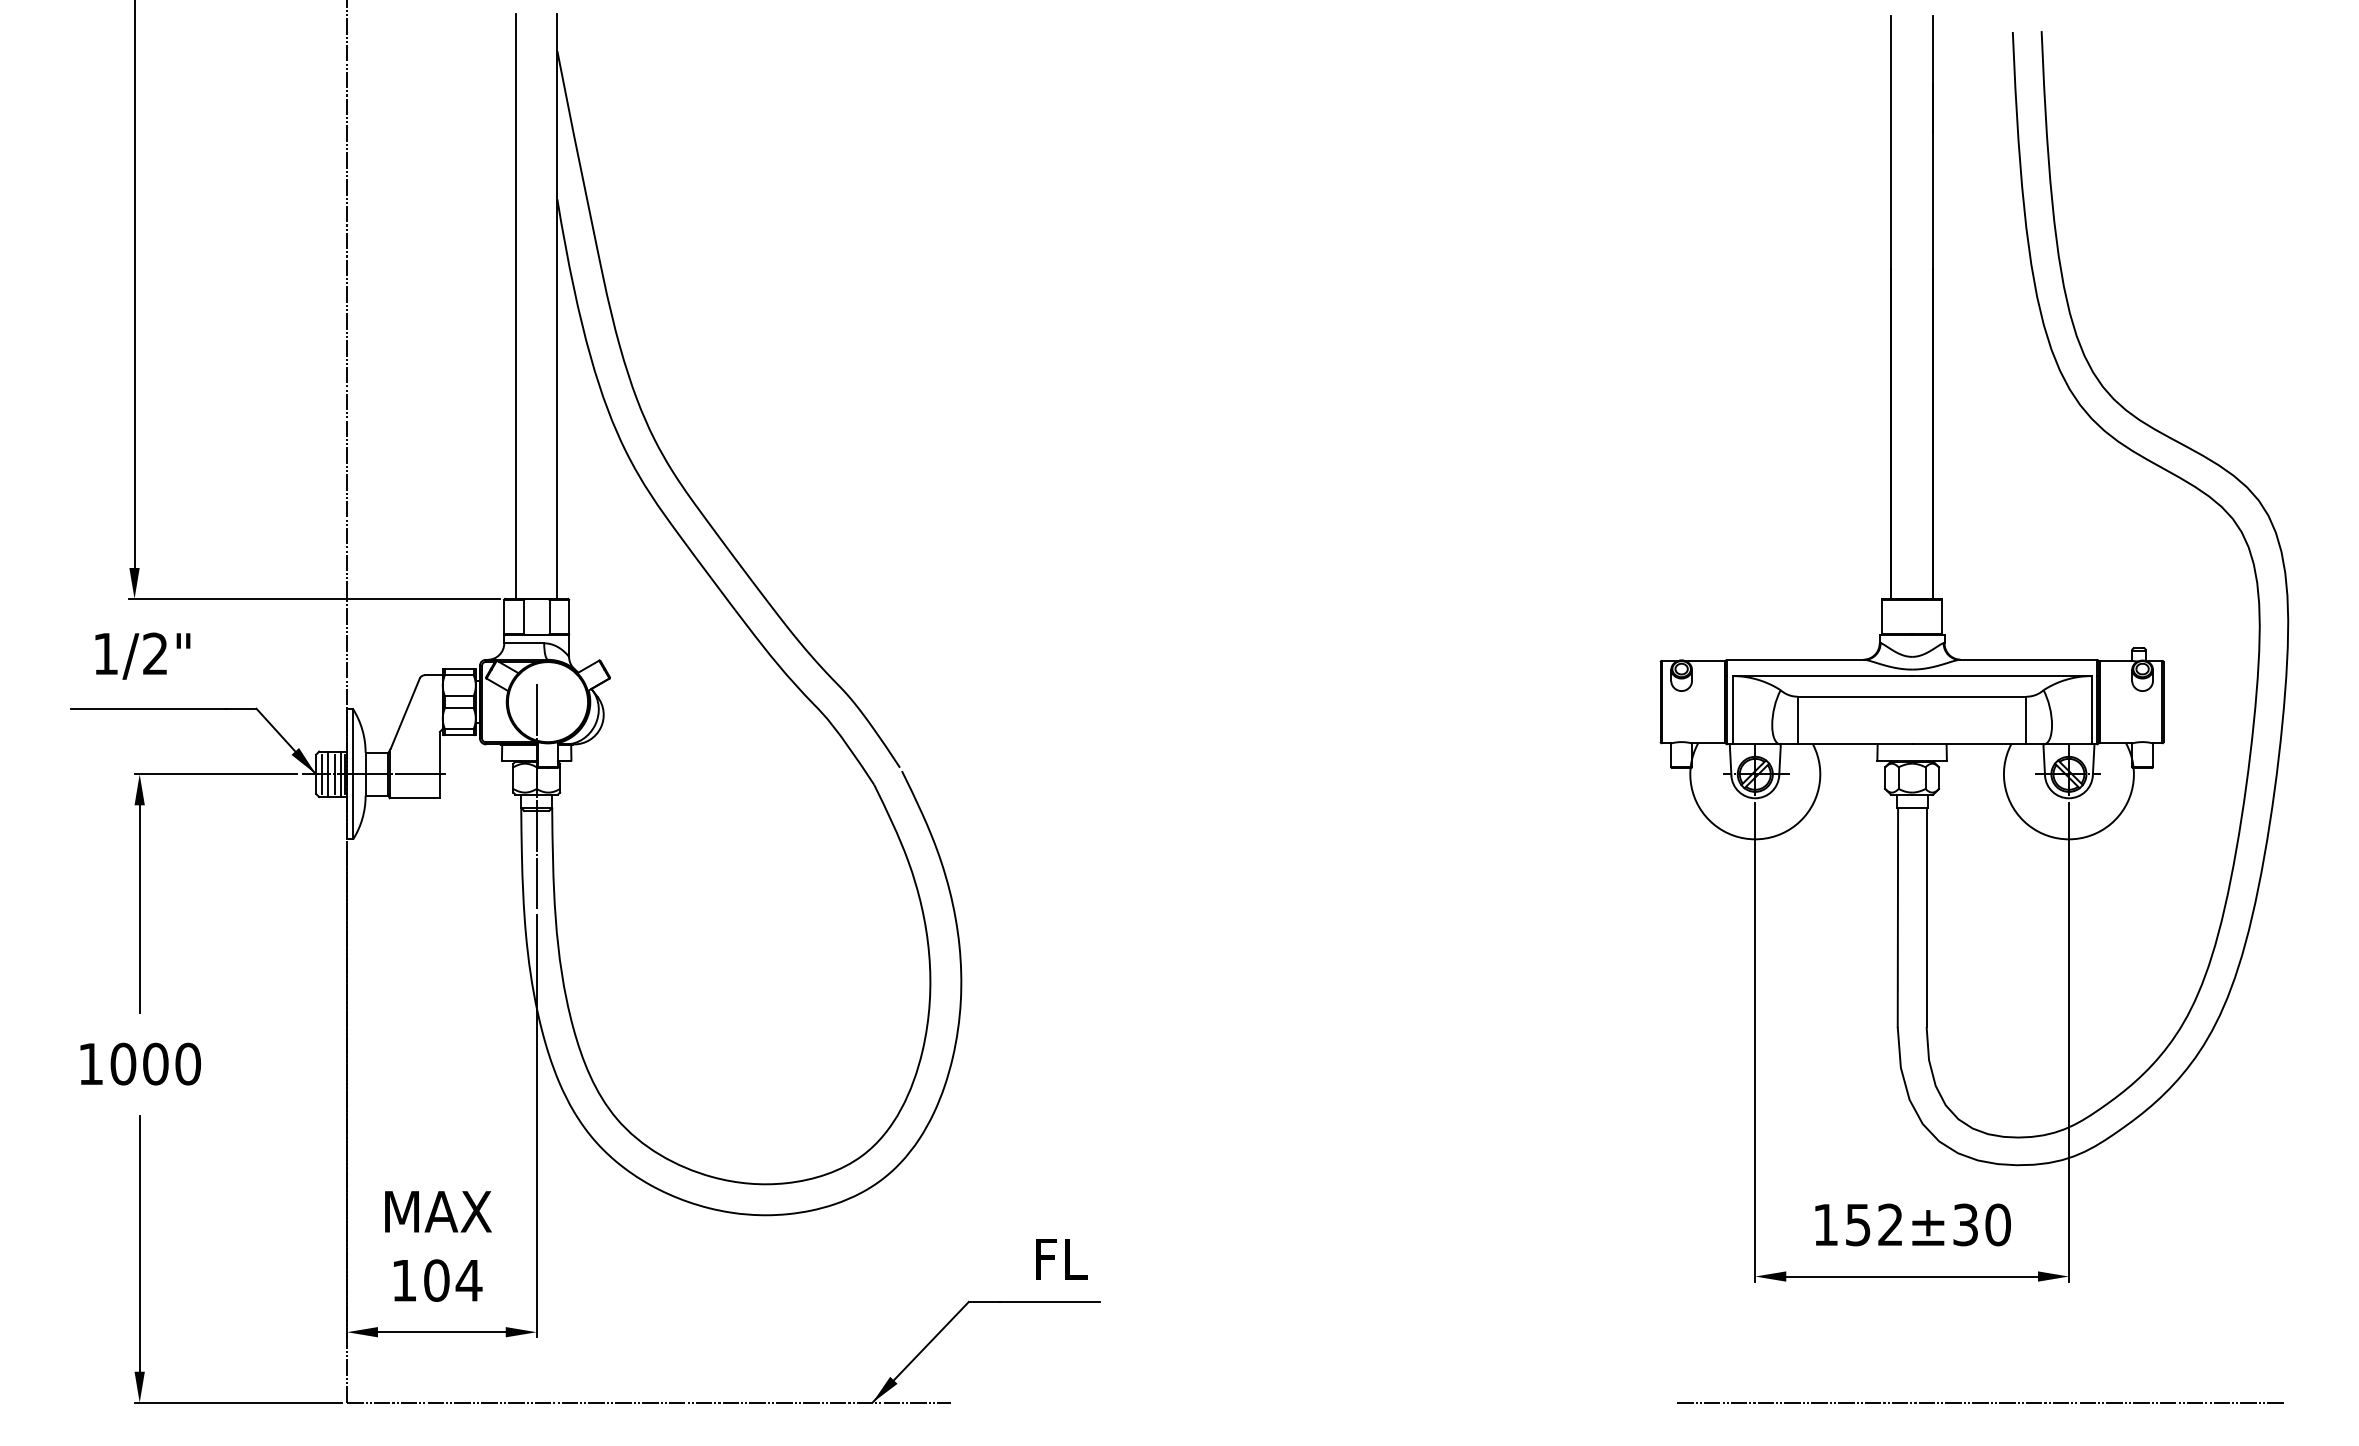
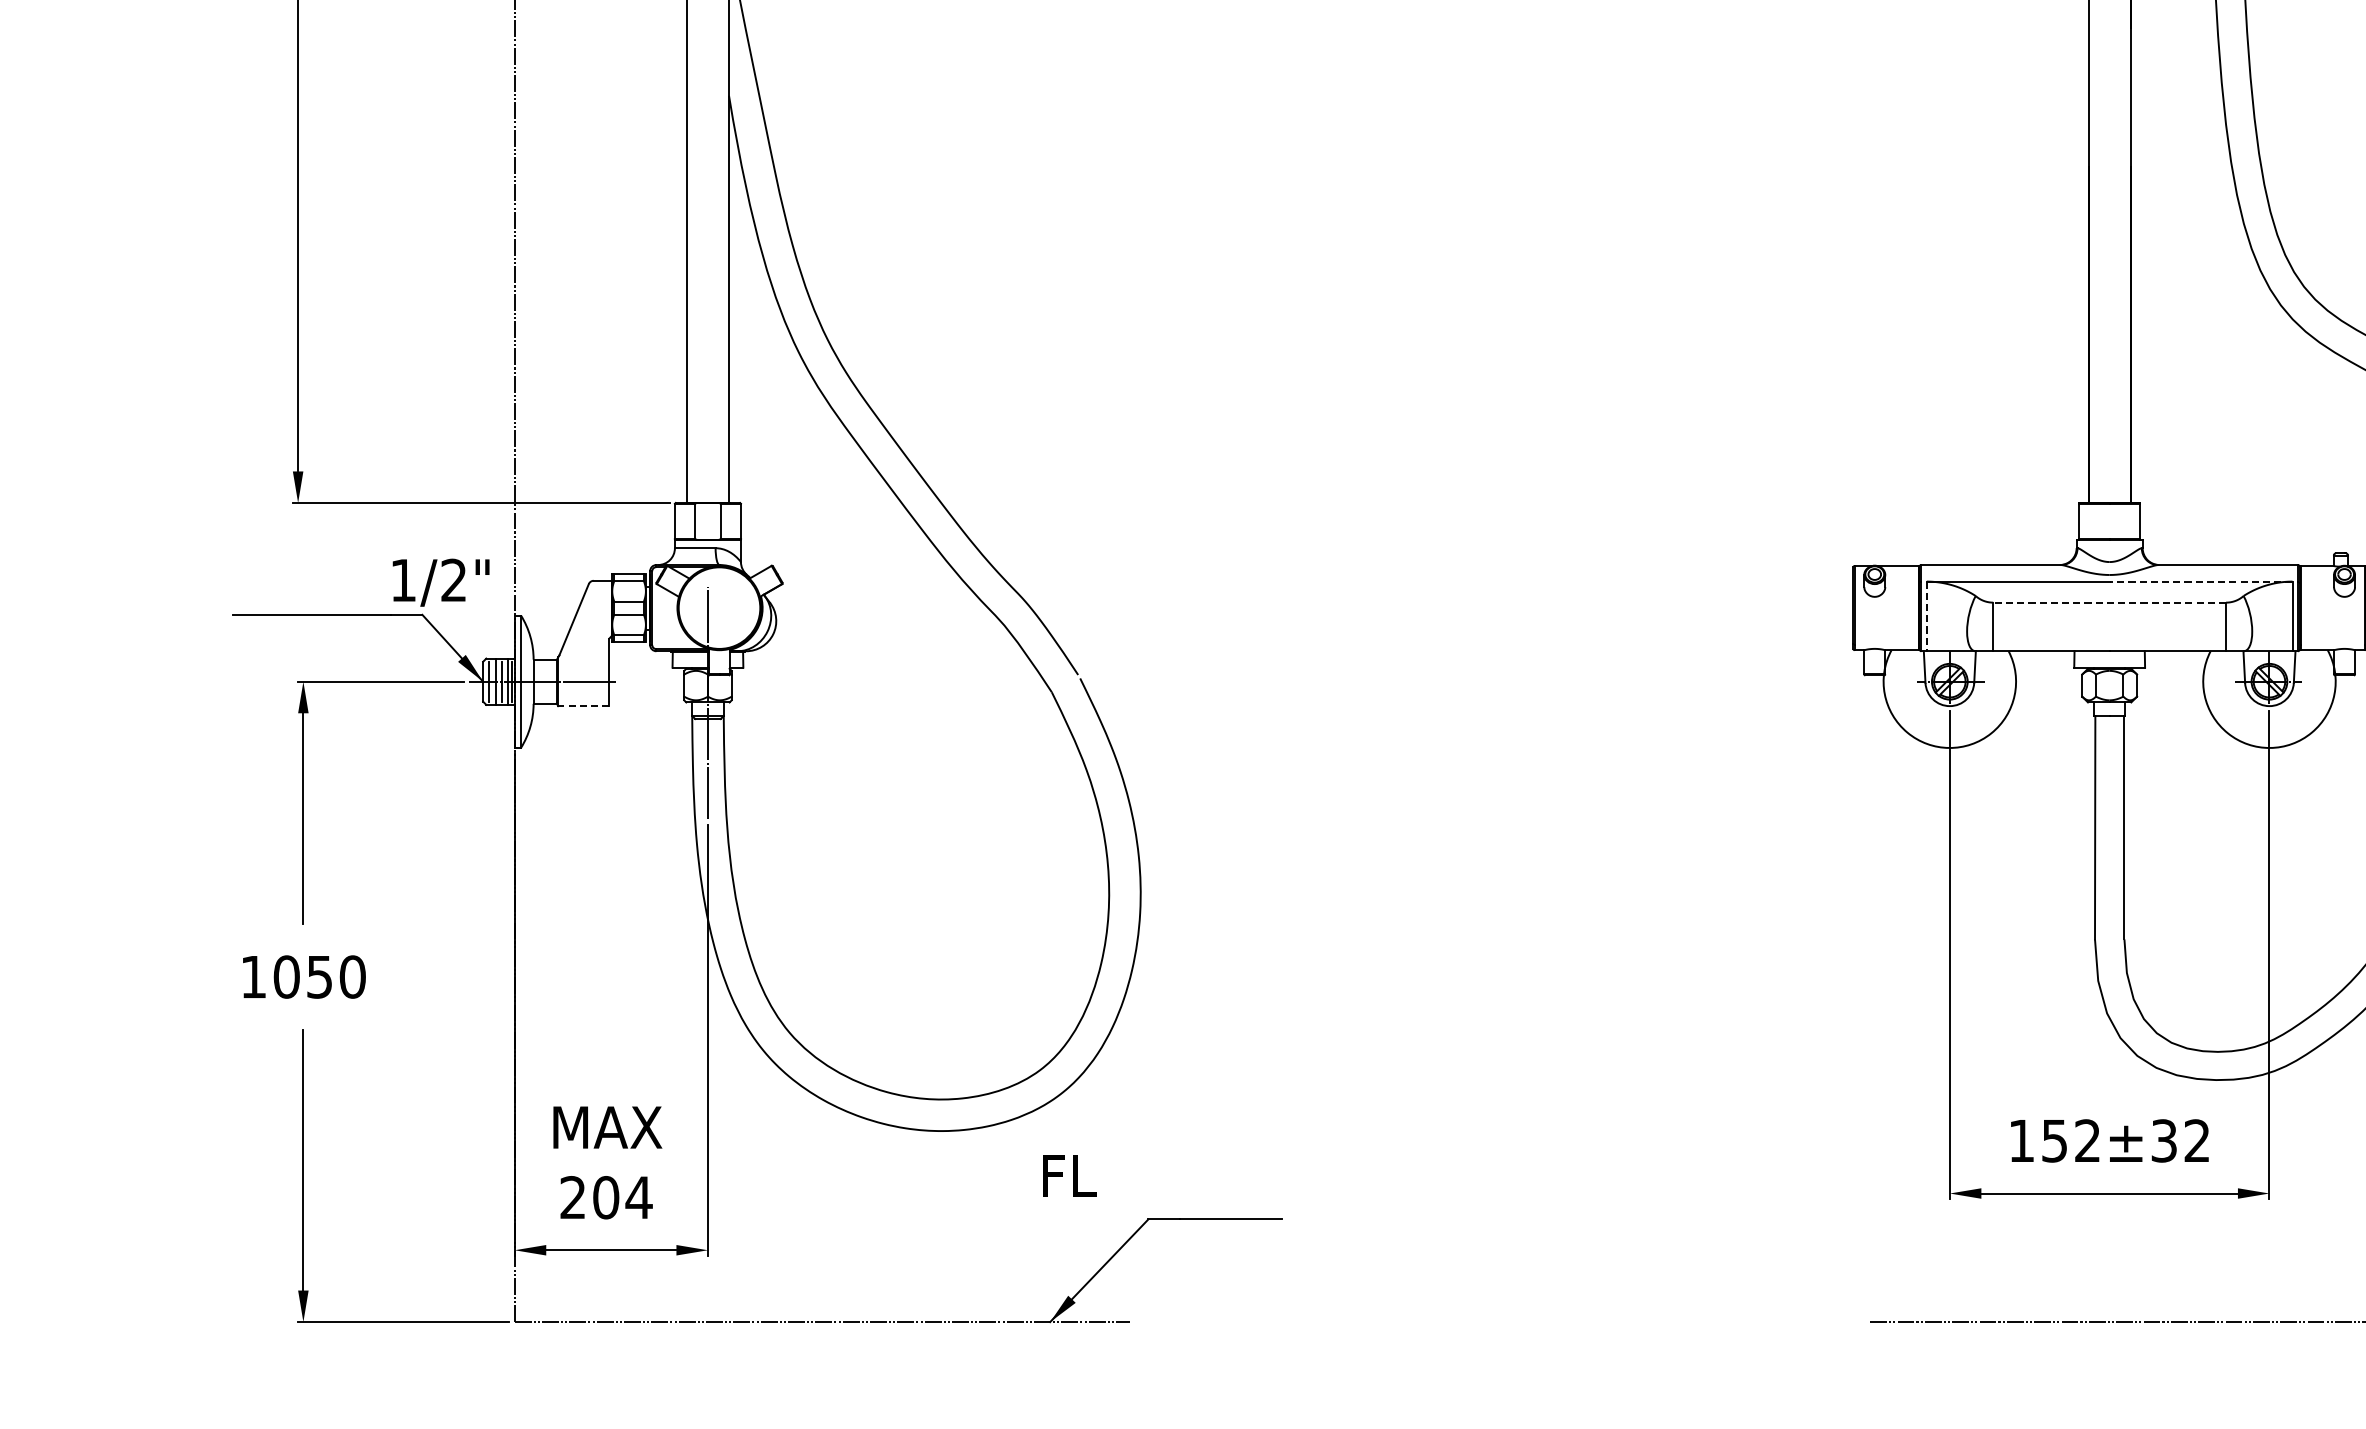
text: (142, 655) -> (440, 582), moved
line: (2001, 676) -> (2200, 582), solid -> dashed
line: (1911, 696) -> (2109, 602), solid -> dashed
line: (1732, 710) -> (1926, 616), solid -> dashed
line: (414, 798) -> (583, 706), solid -> dashed
text: (155, 1063) -> (319, 976), 1000 -> 1050
text: (1997, 1224) -> (2196, 1140), 152±30 -> 152±32
text: (1061, 1259) -> (1069, 1176), moved
text: (403, 1280) -> (572, 1197), 104 -> 204

